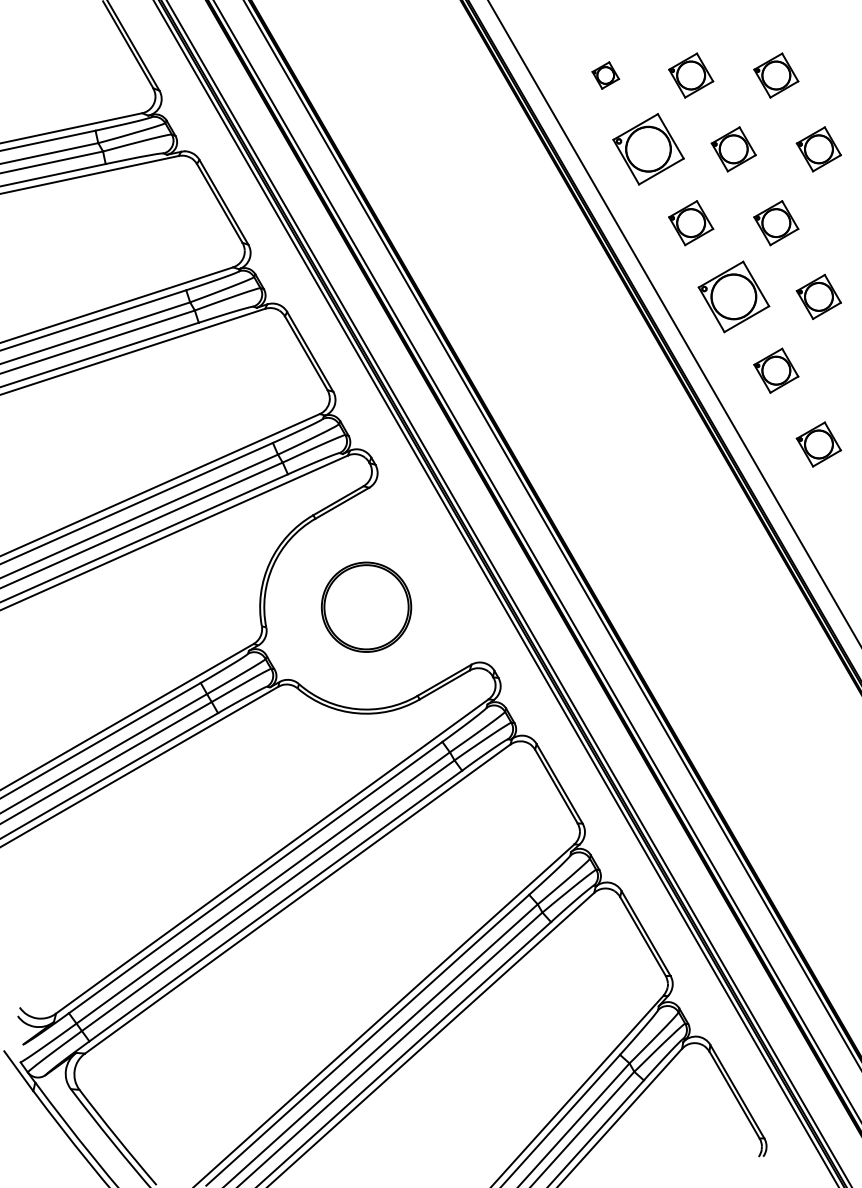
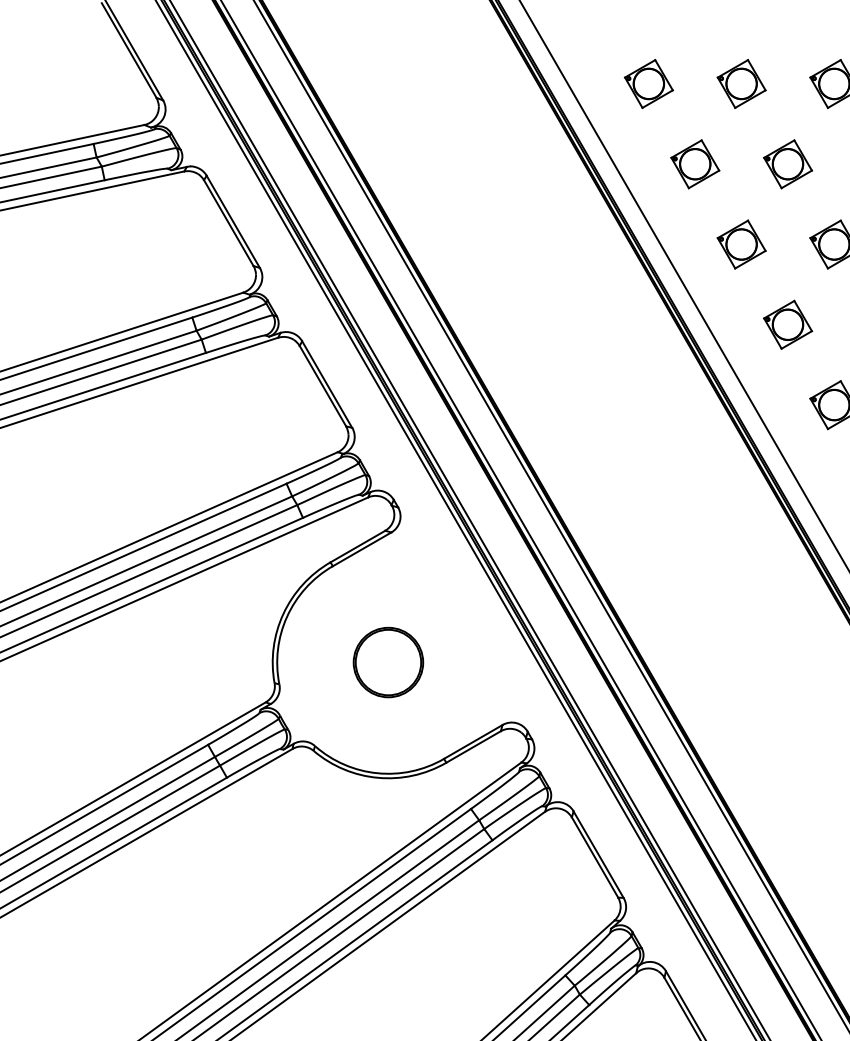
part: (605, 75) -> (648, 83), size x1.67
part: (648, 149) -> (695, 164), size x0.62
part: (733, 296) -> (787, 324), size x0.62
part: (366, 607) -> (388, 662), size x0.71

